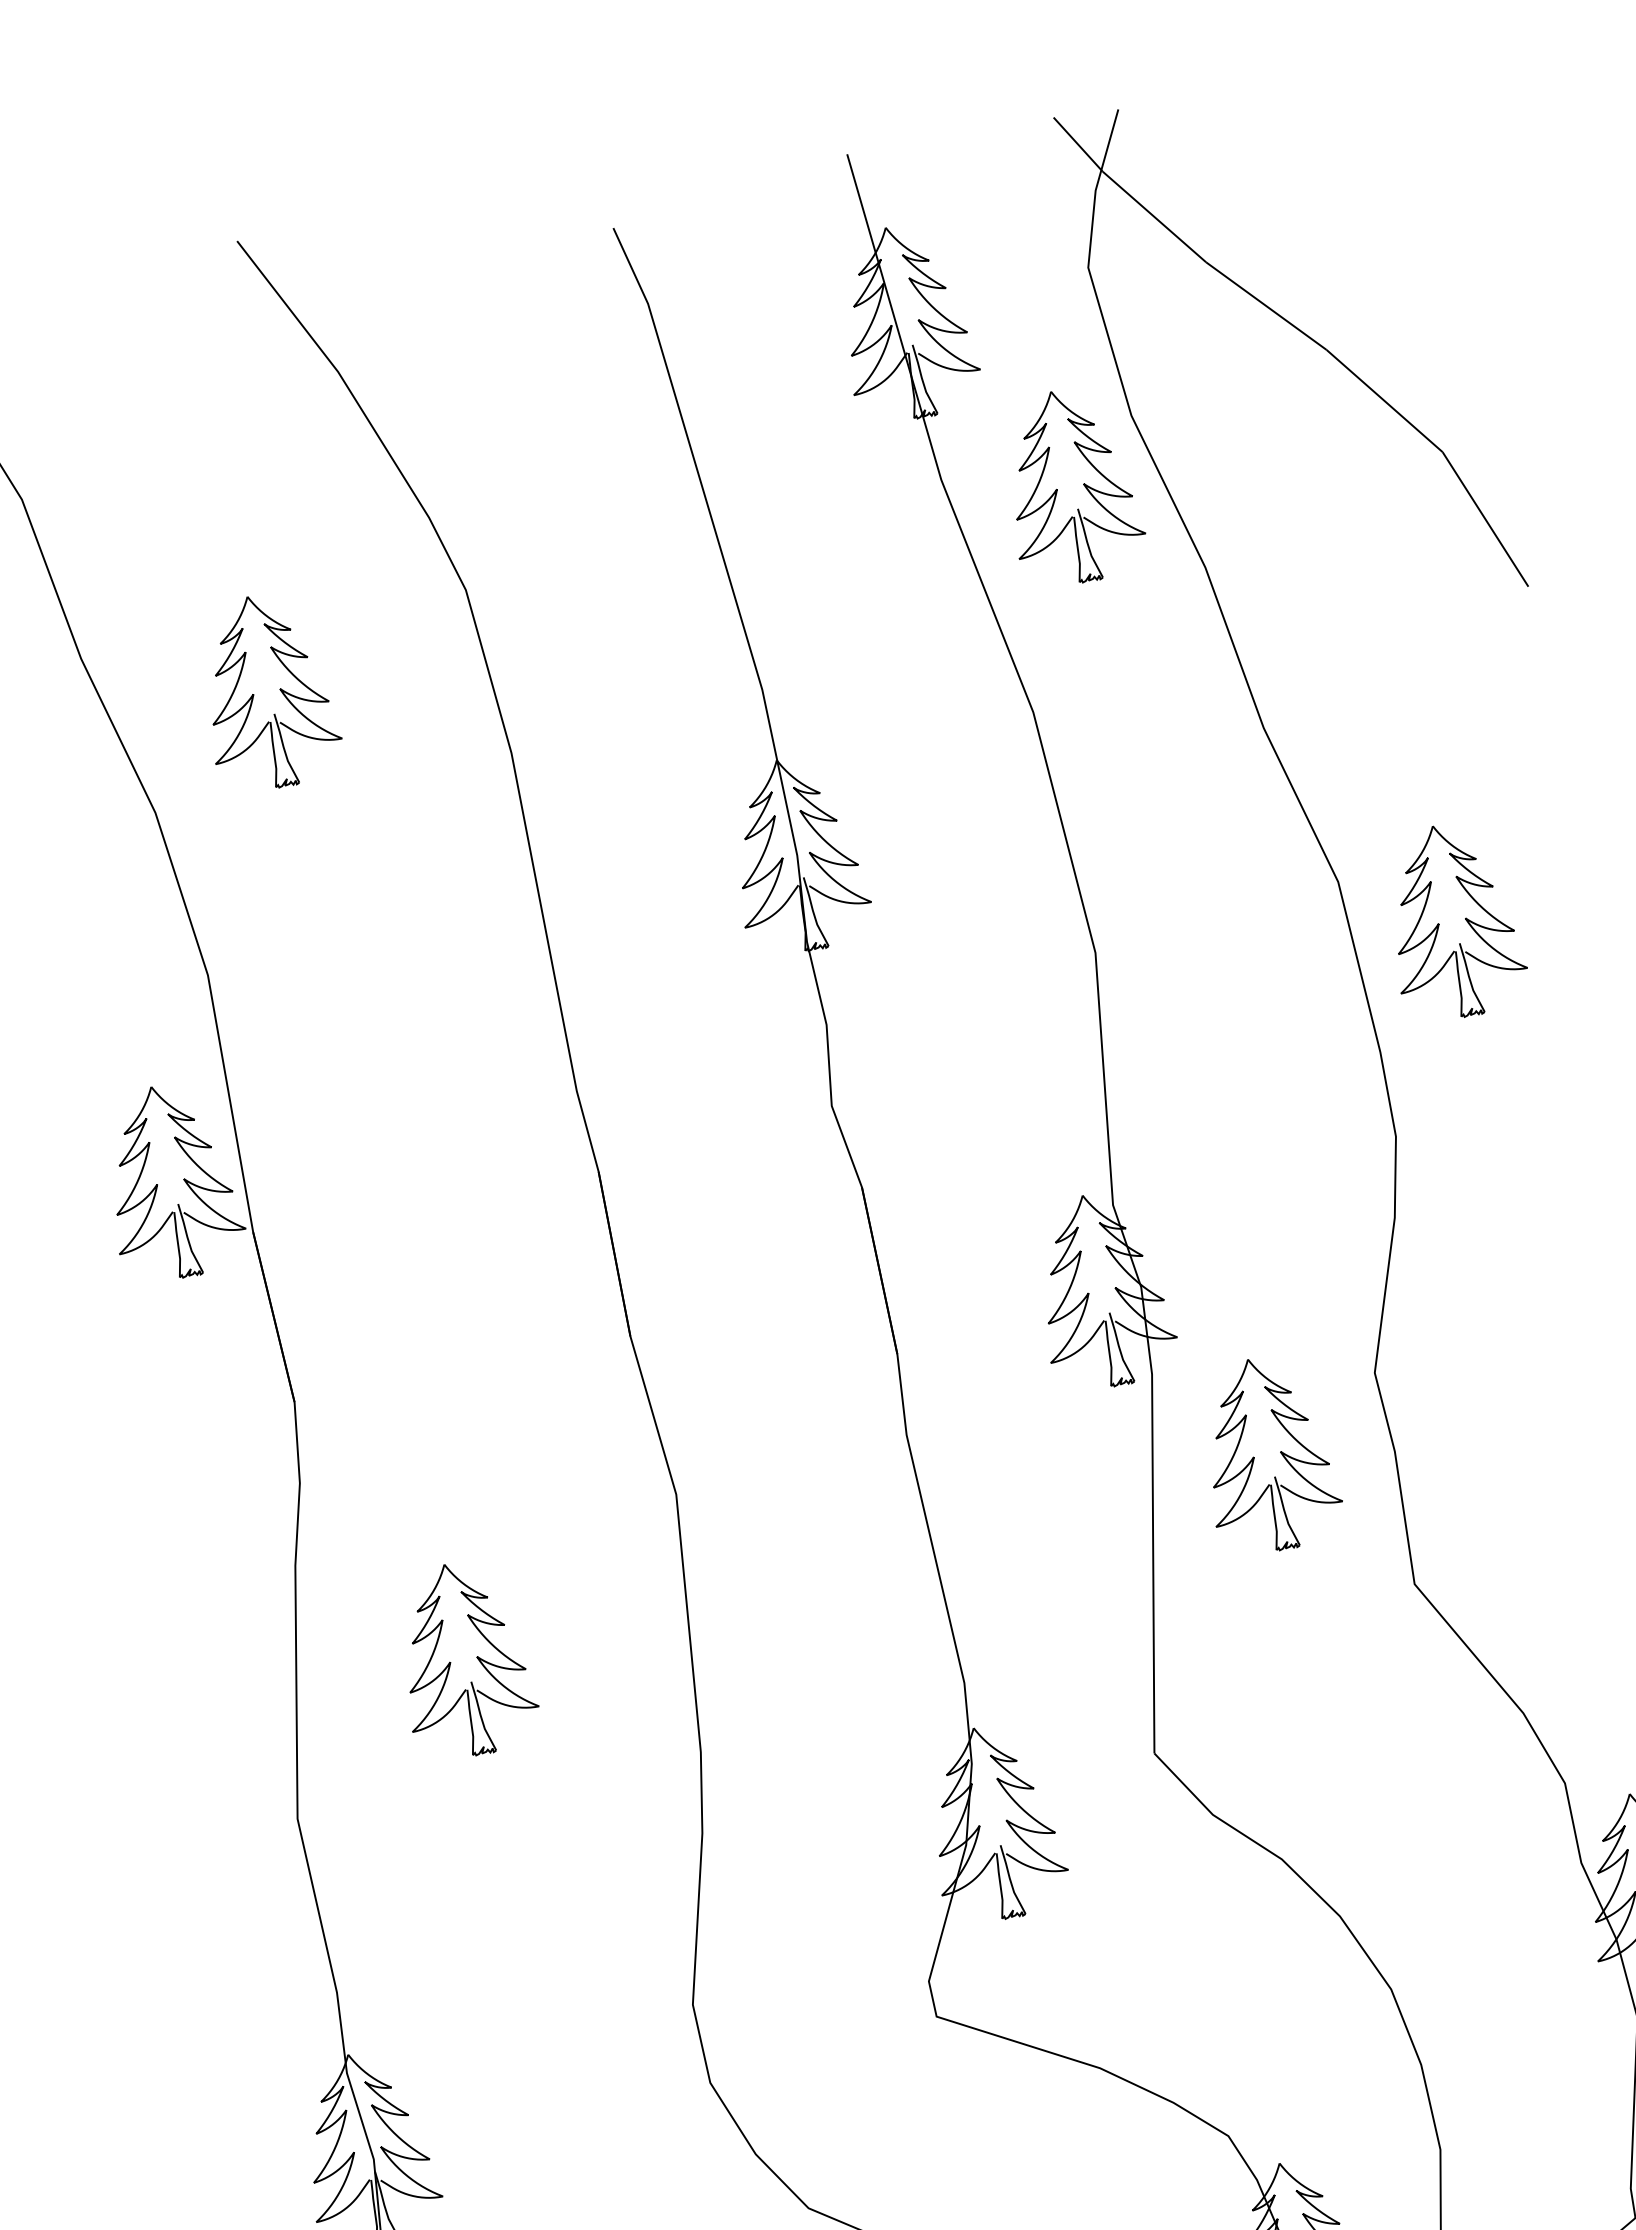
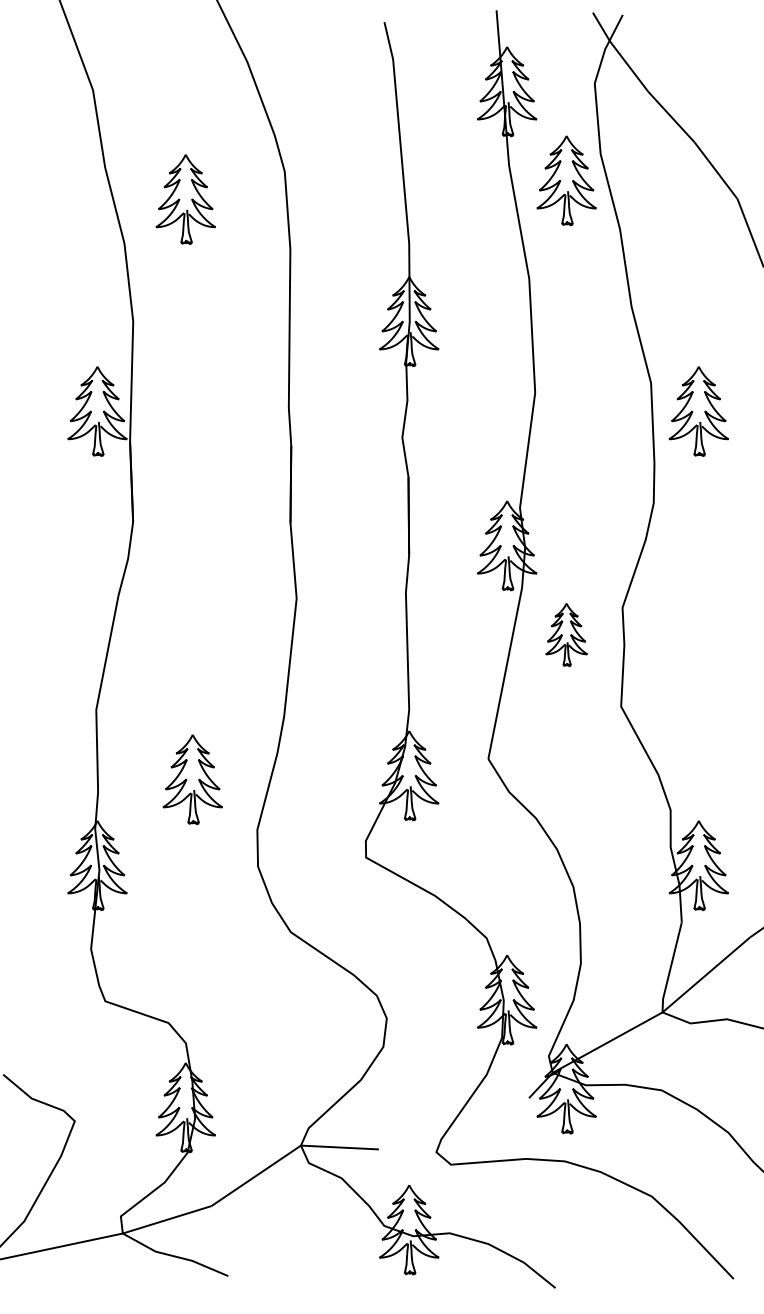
part: (1266, 1454) -> (566, 634), size x0.7
part: (463, 1659) -> (192, 779), moved

